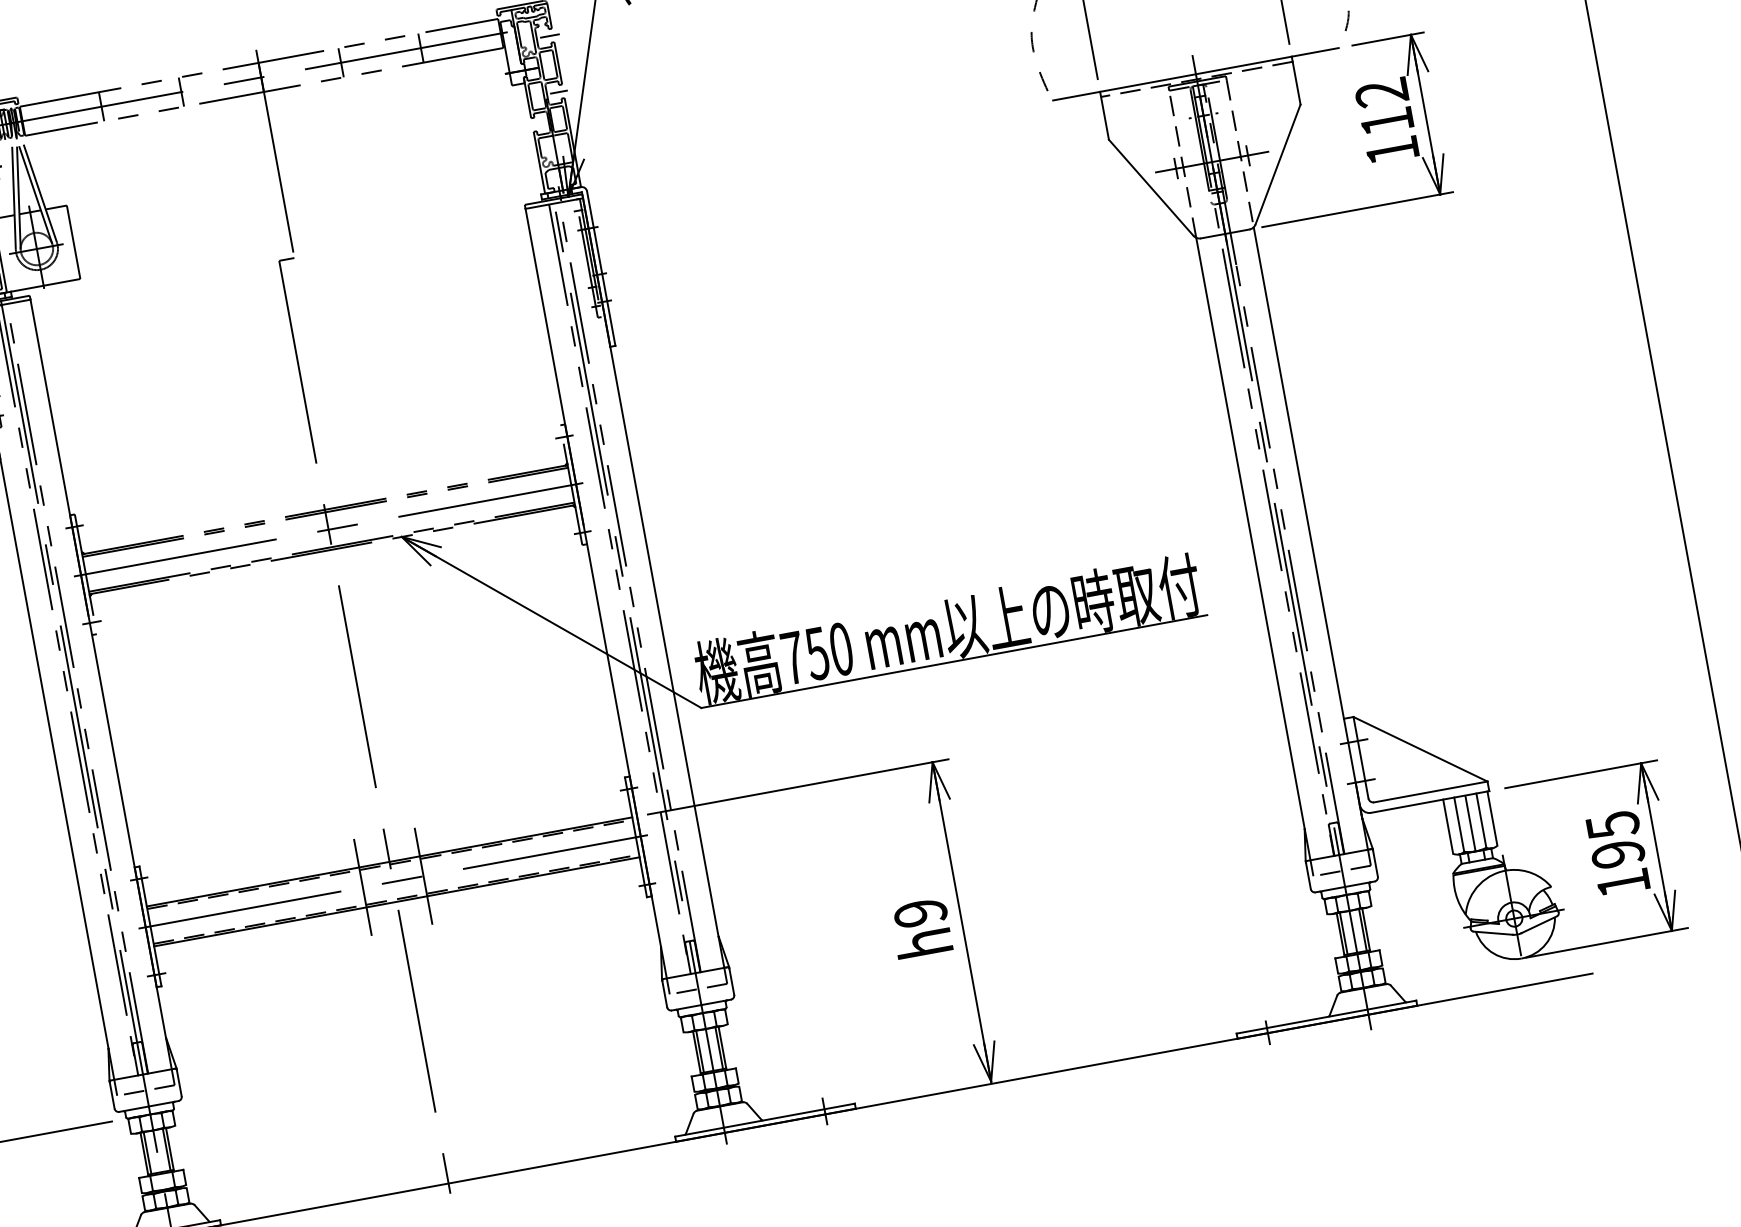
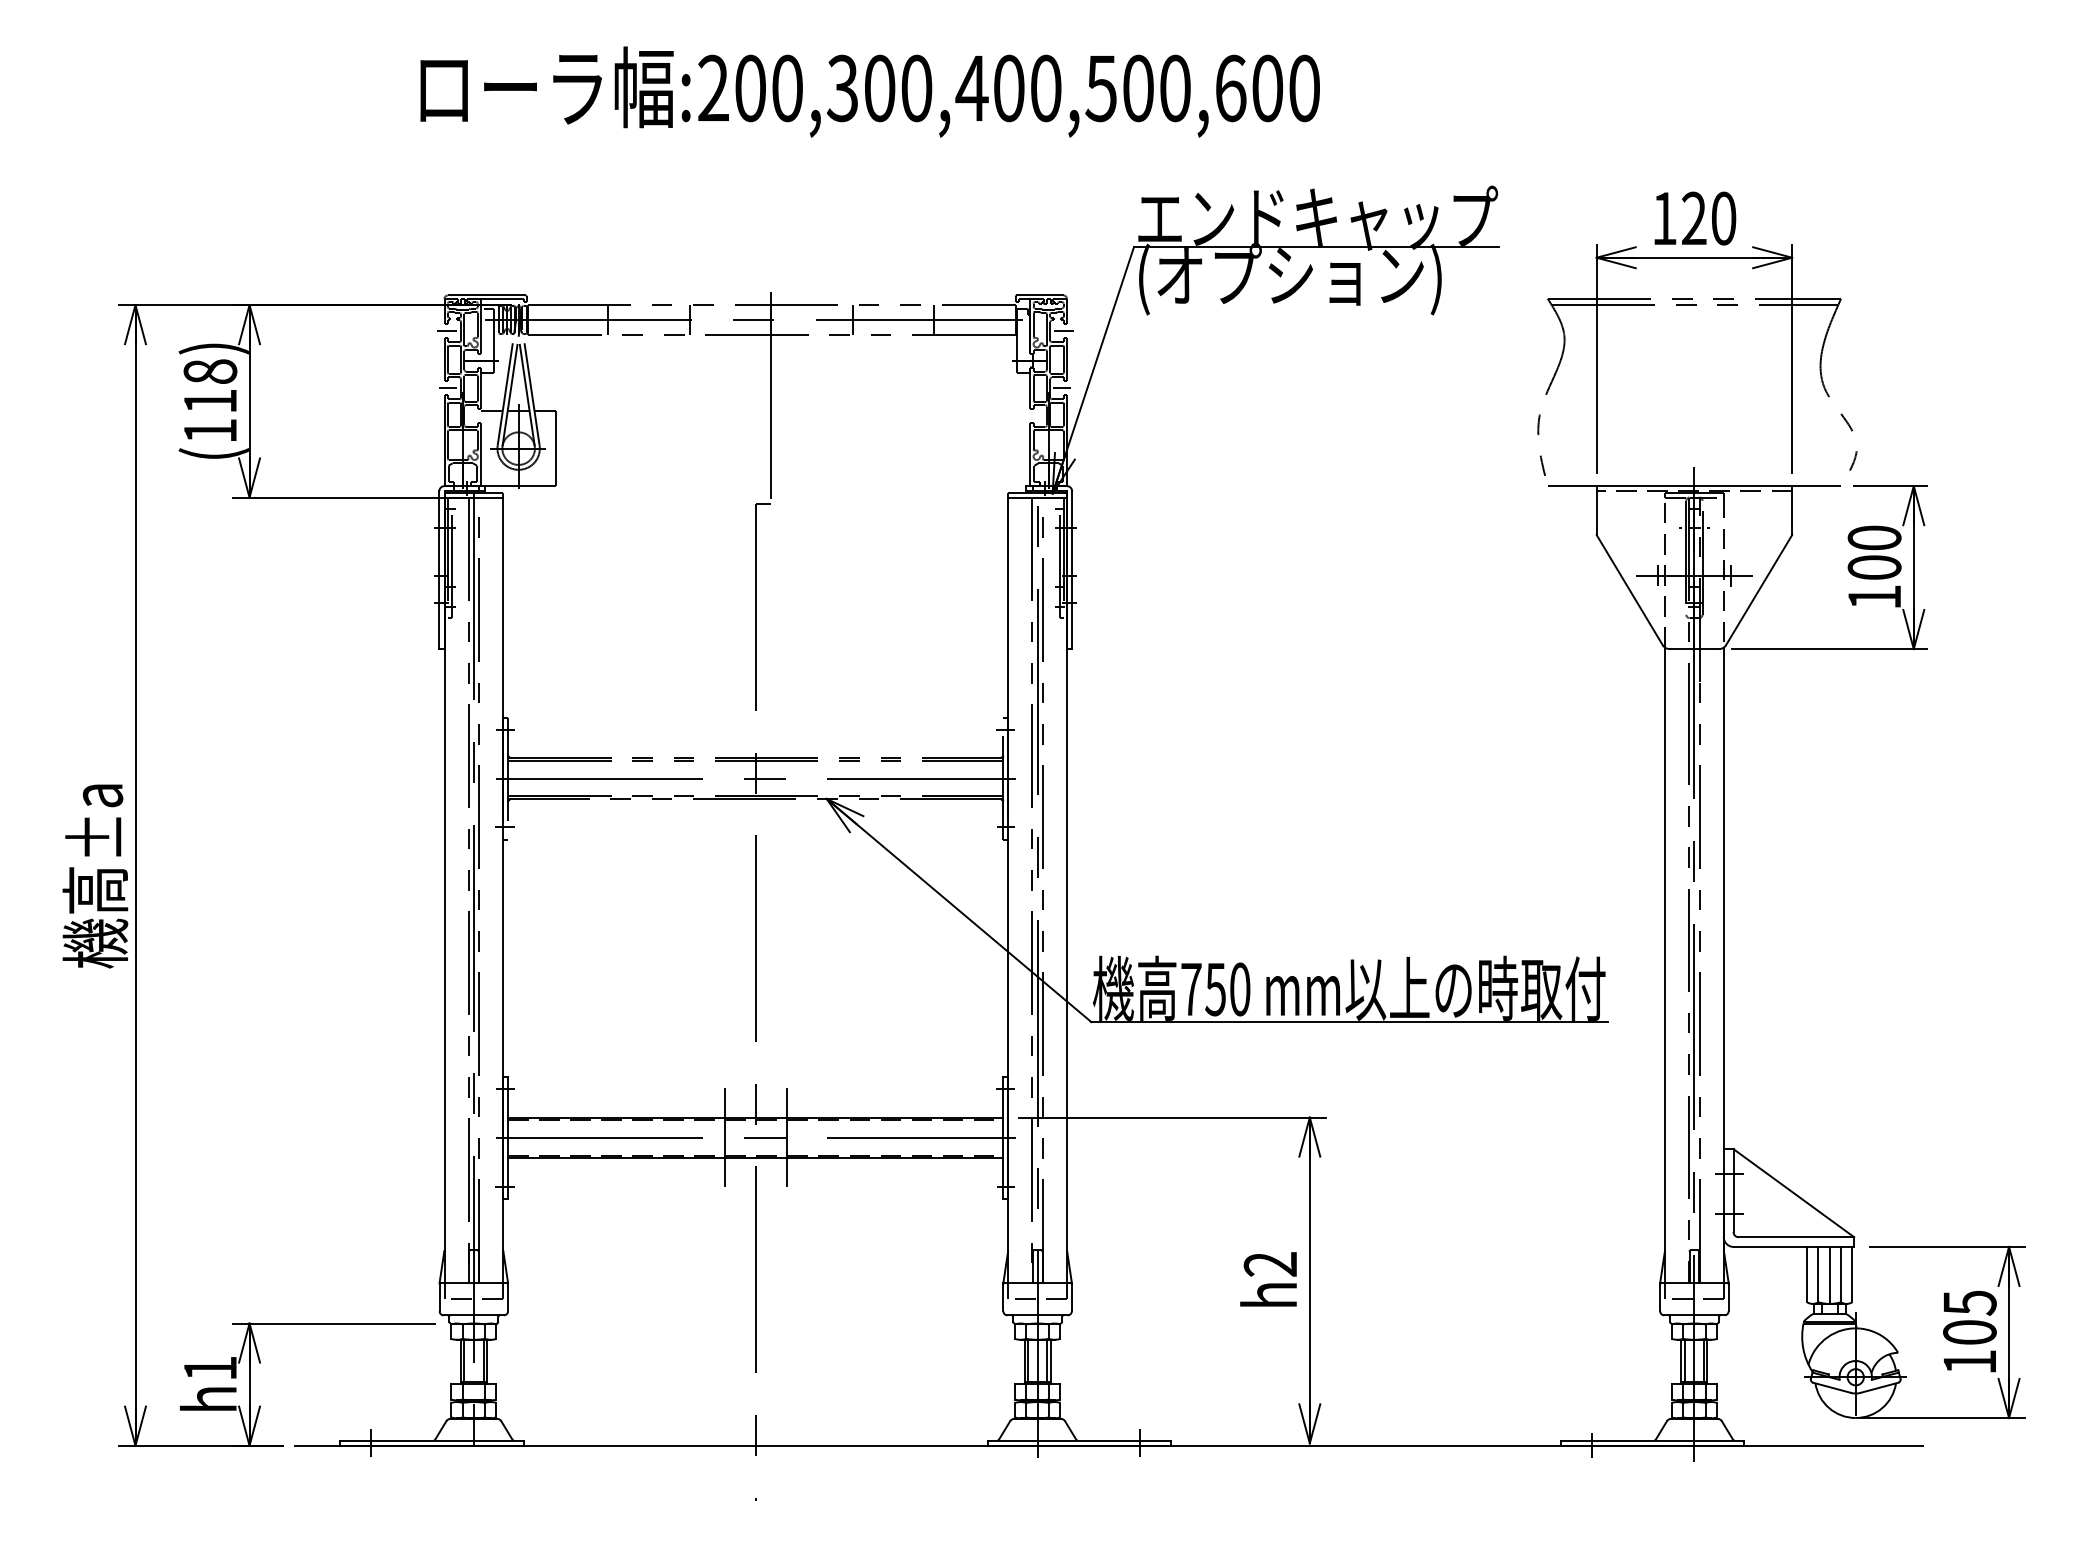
text: (1384, 106) -> (1874, 552), 112 -> 100
text: (1617, 854) -> (1969, 1332), 195 -> 105
text: (920, 913) -> (1270, 1264), h9 -> h2

